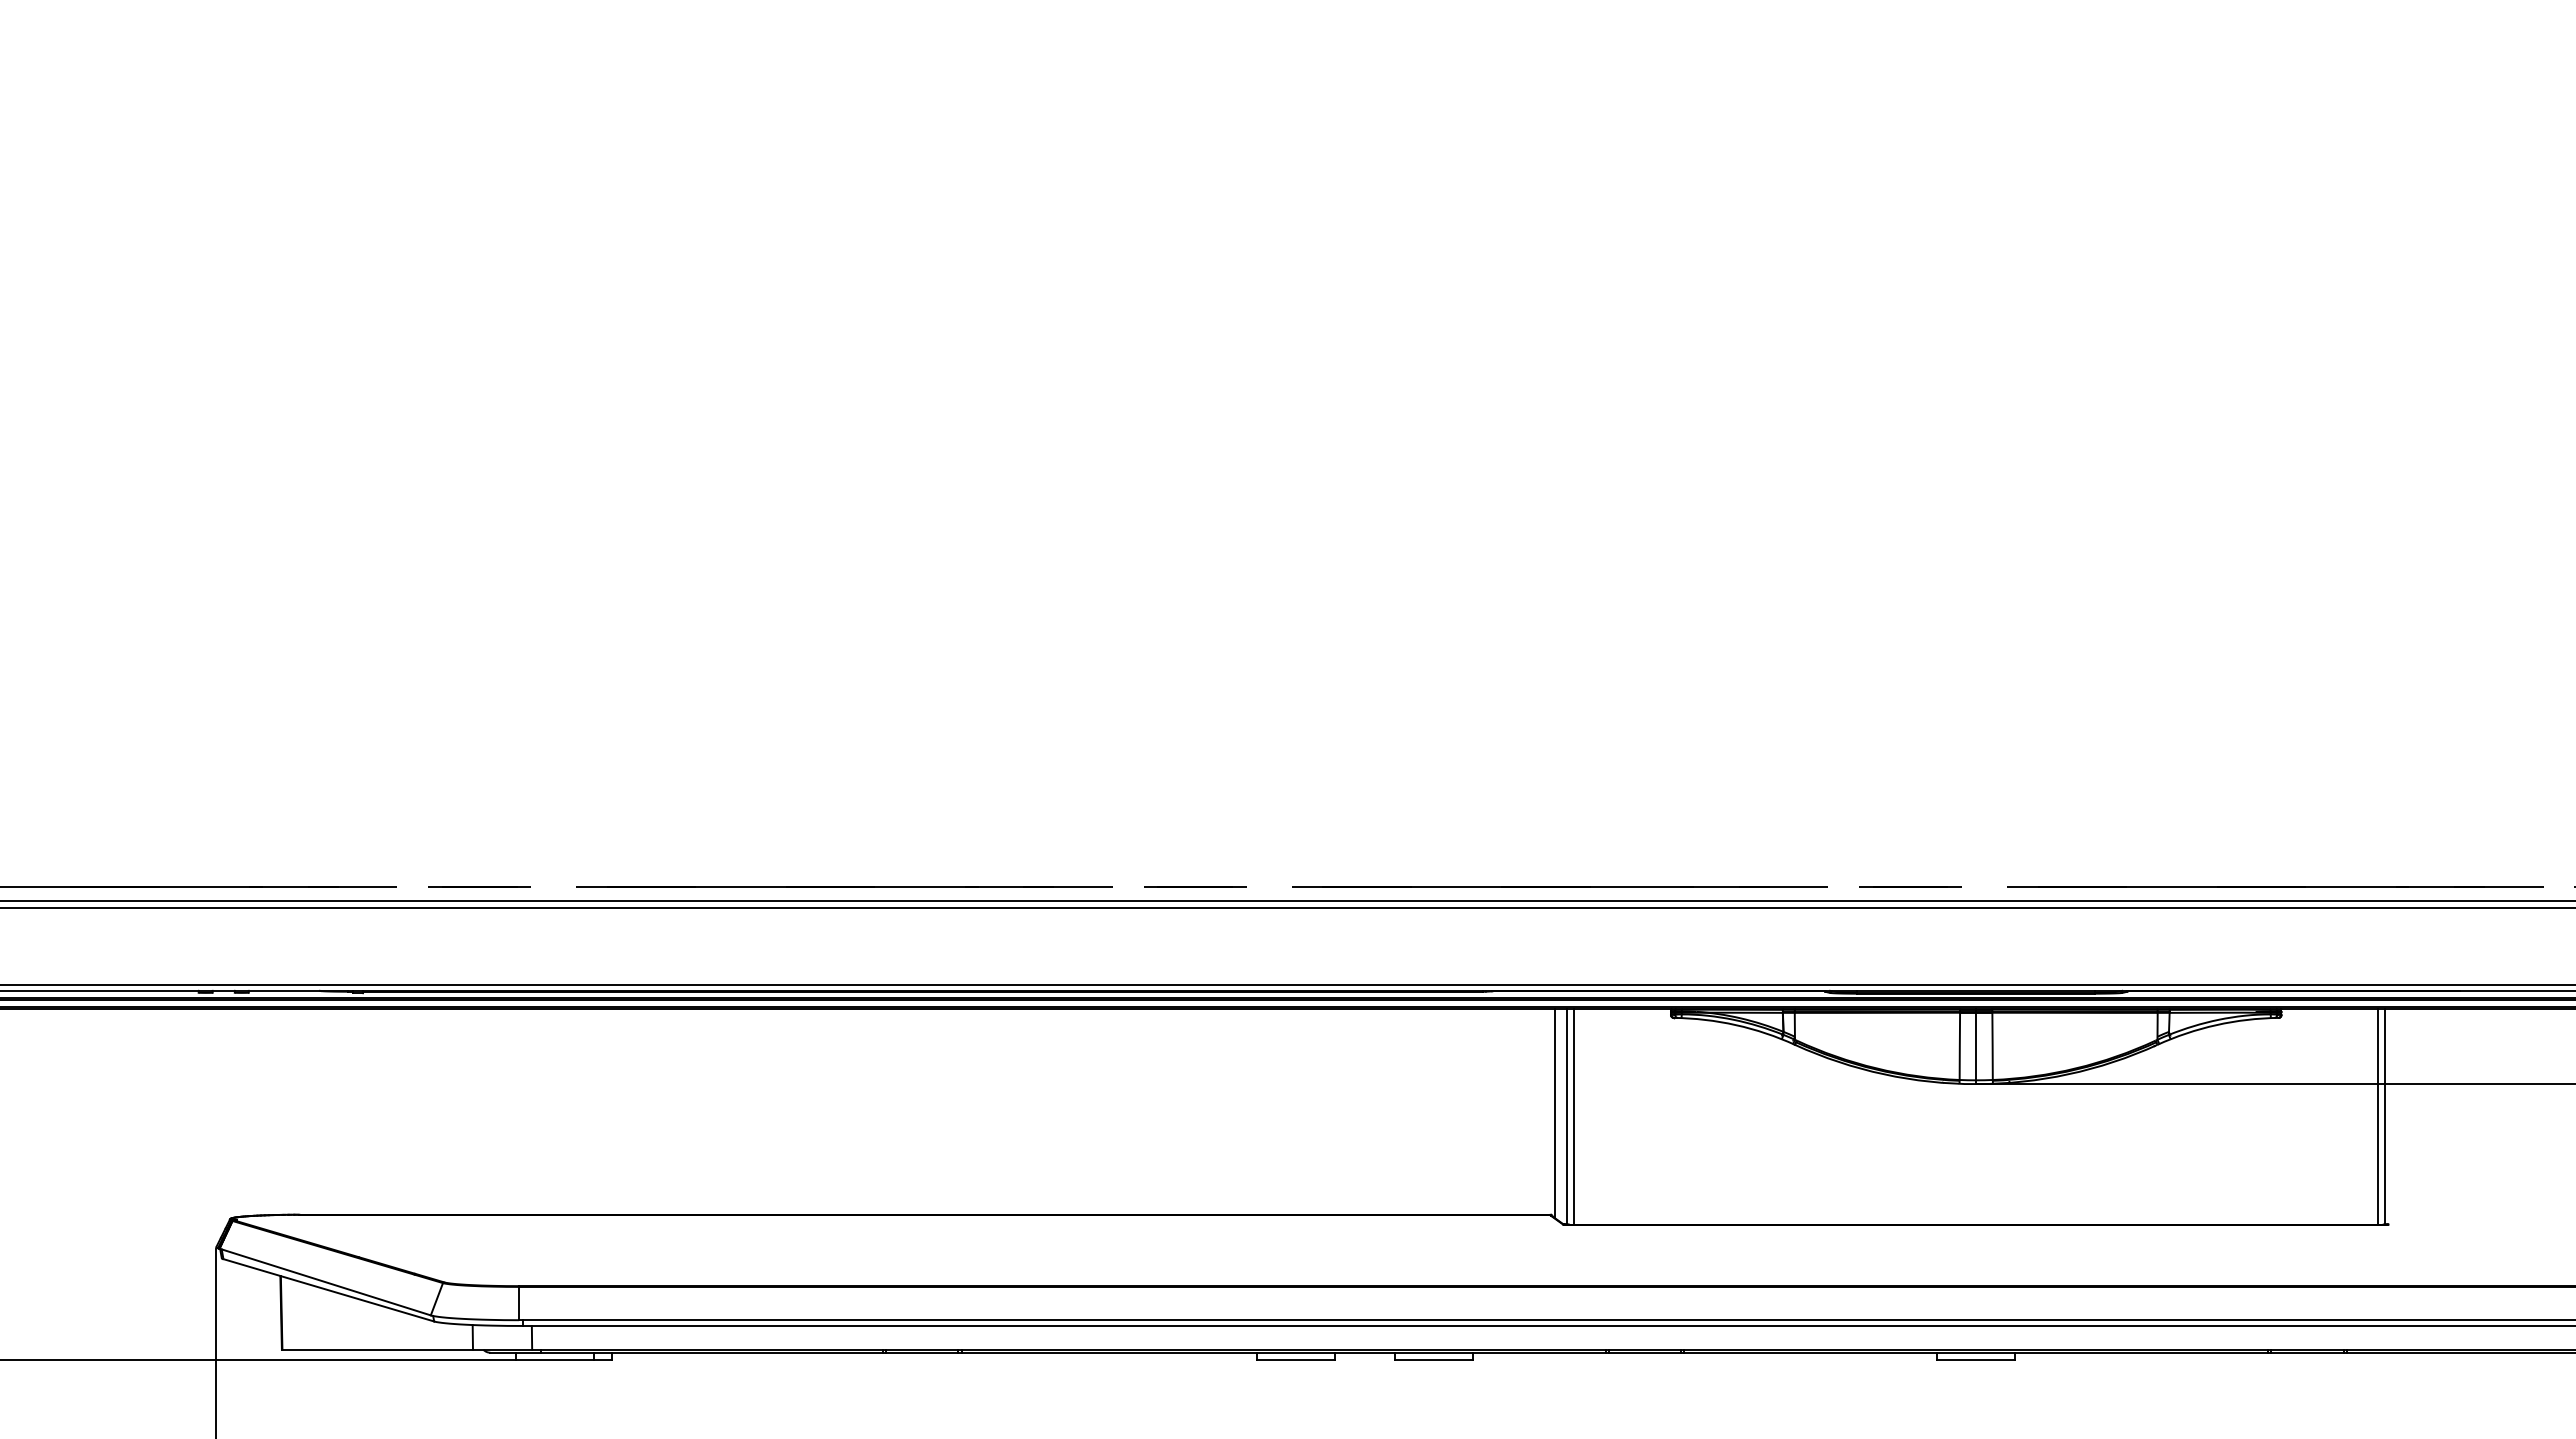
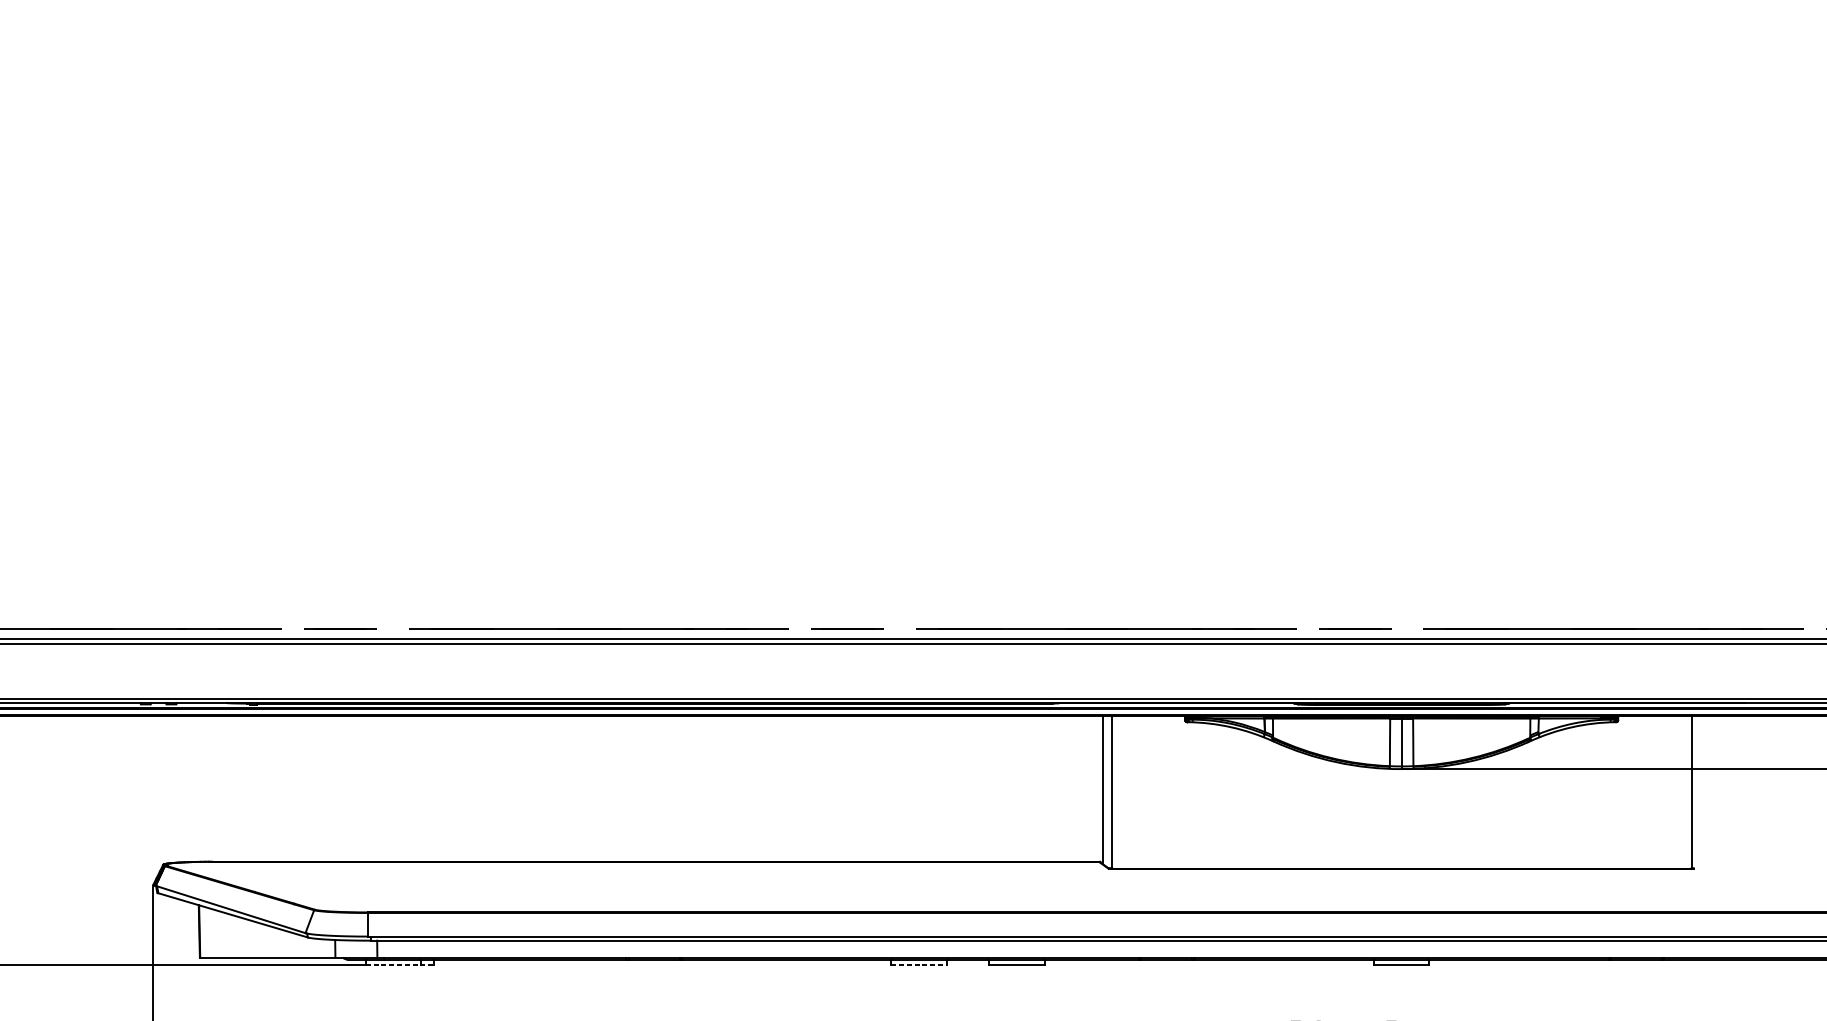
line: (1574, 1116) -> (1116, 792), removed
line: (2377, 1116) -> (1686, 792), removed
line: (564, 1359) -> (400, 964), solid -> dashed
line: (1296, 1359) -> (919, 964), solid -> dashed

